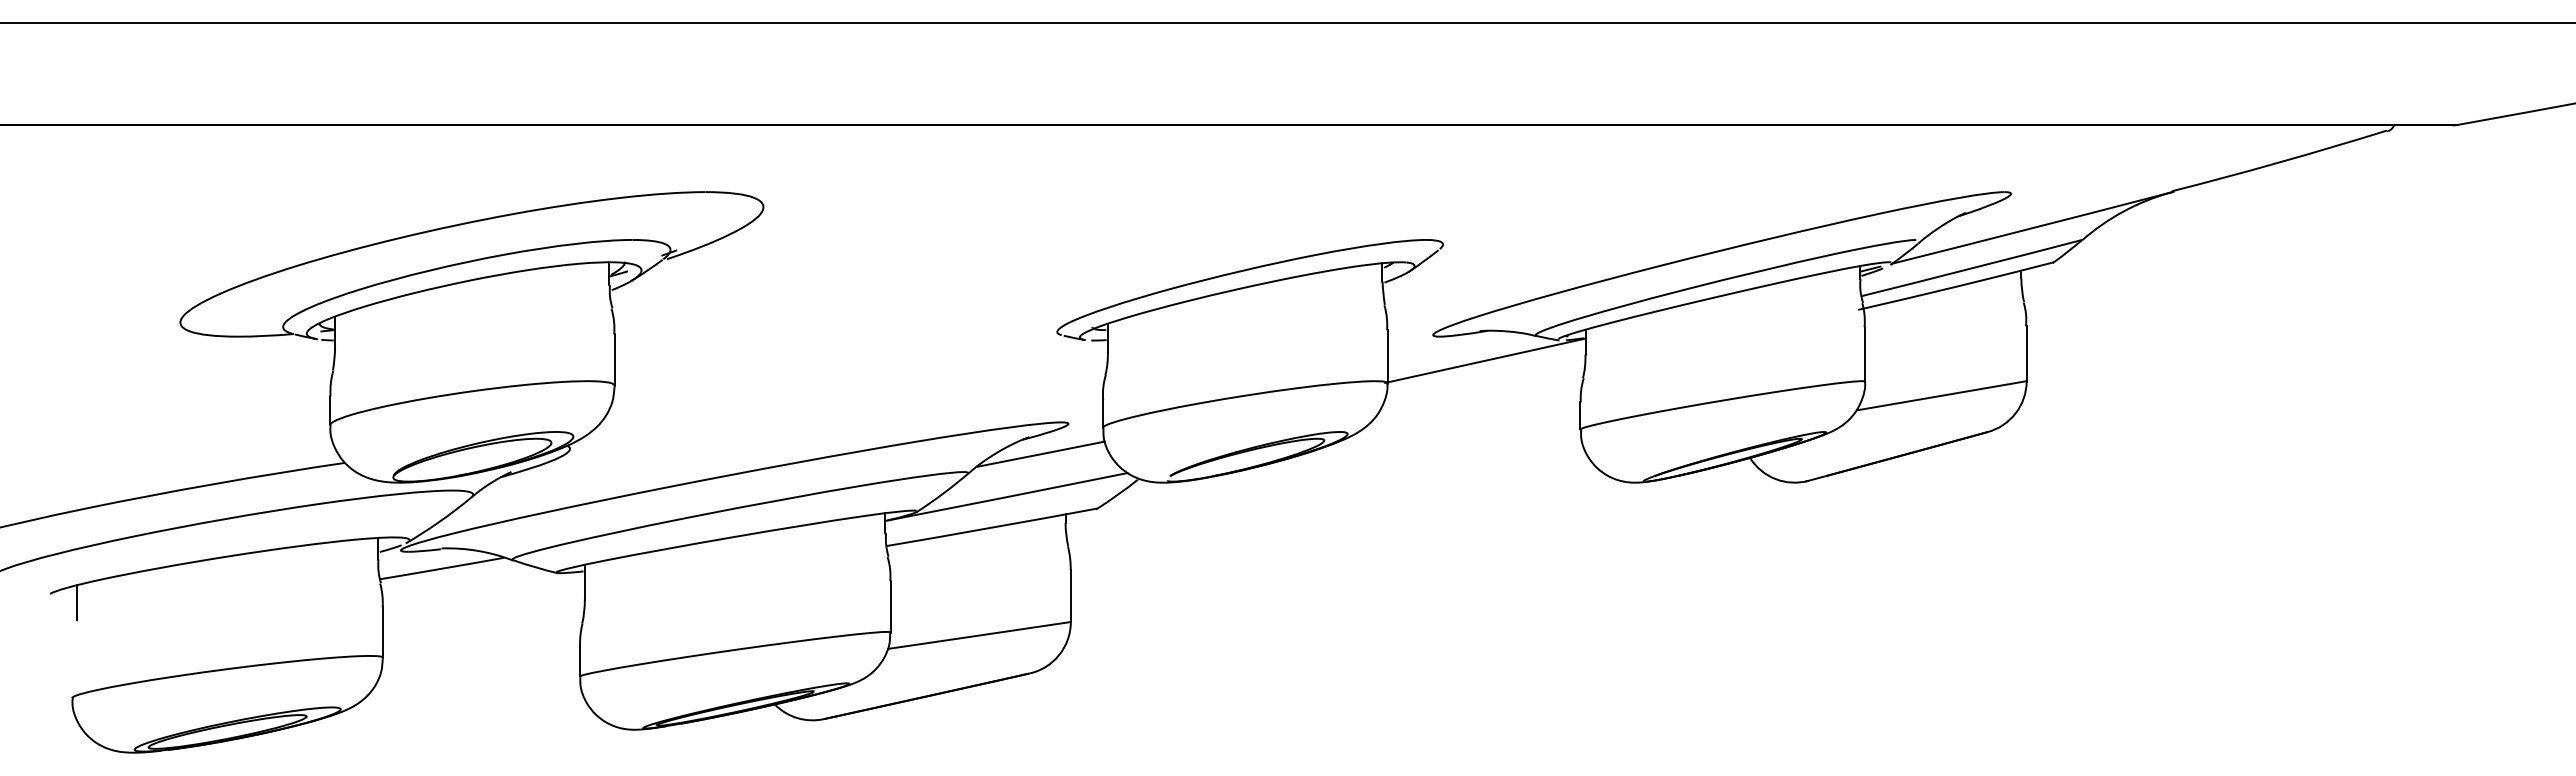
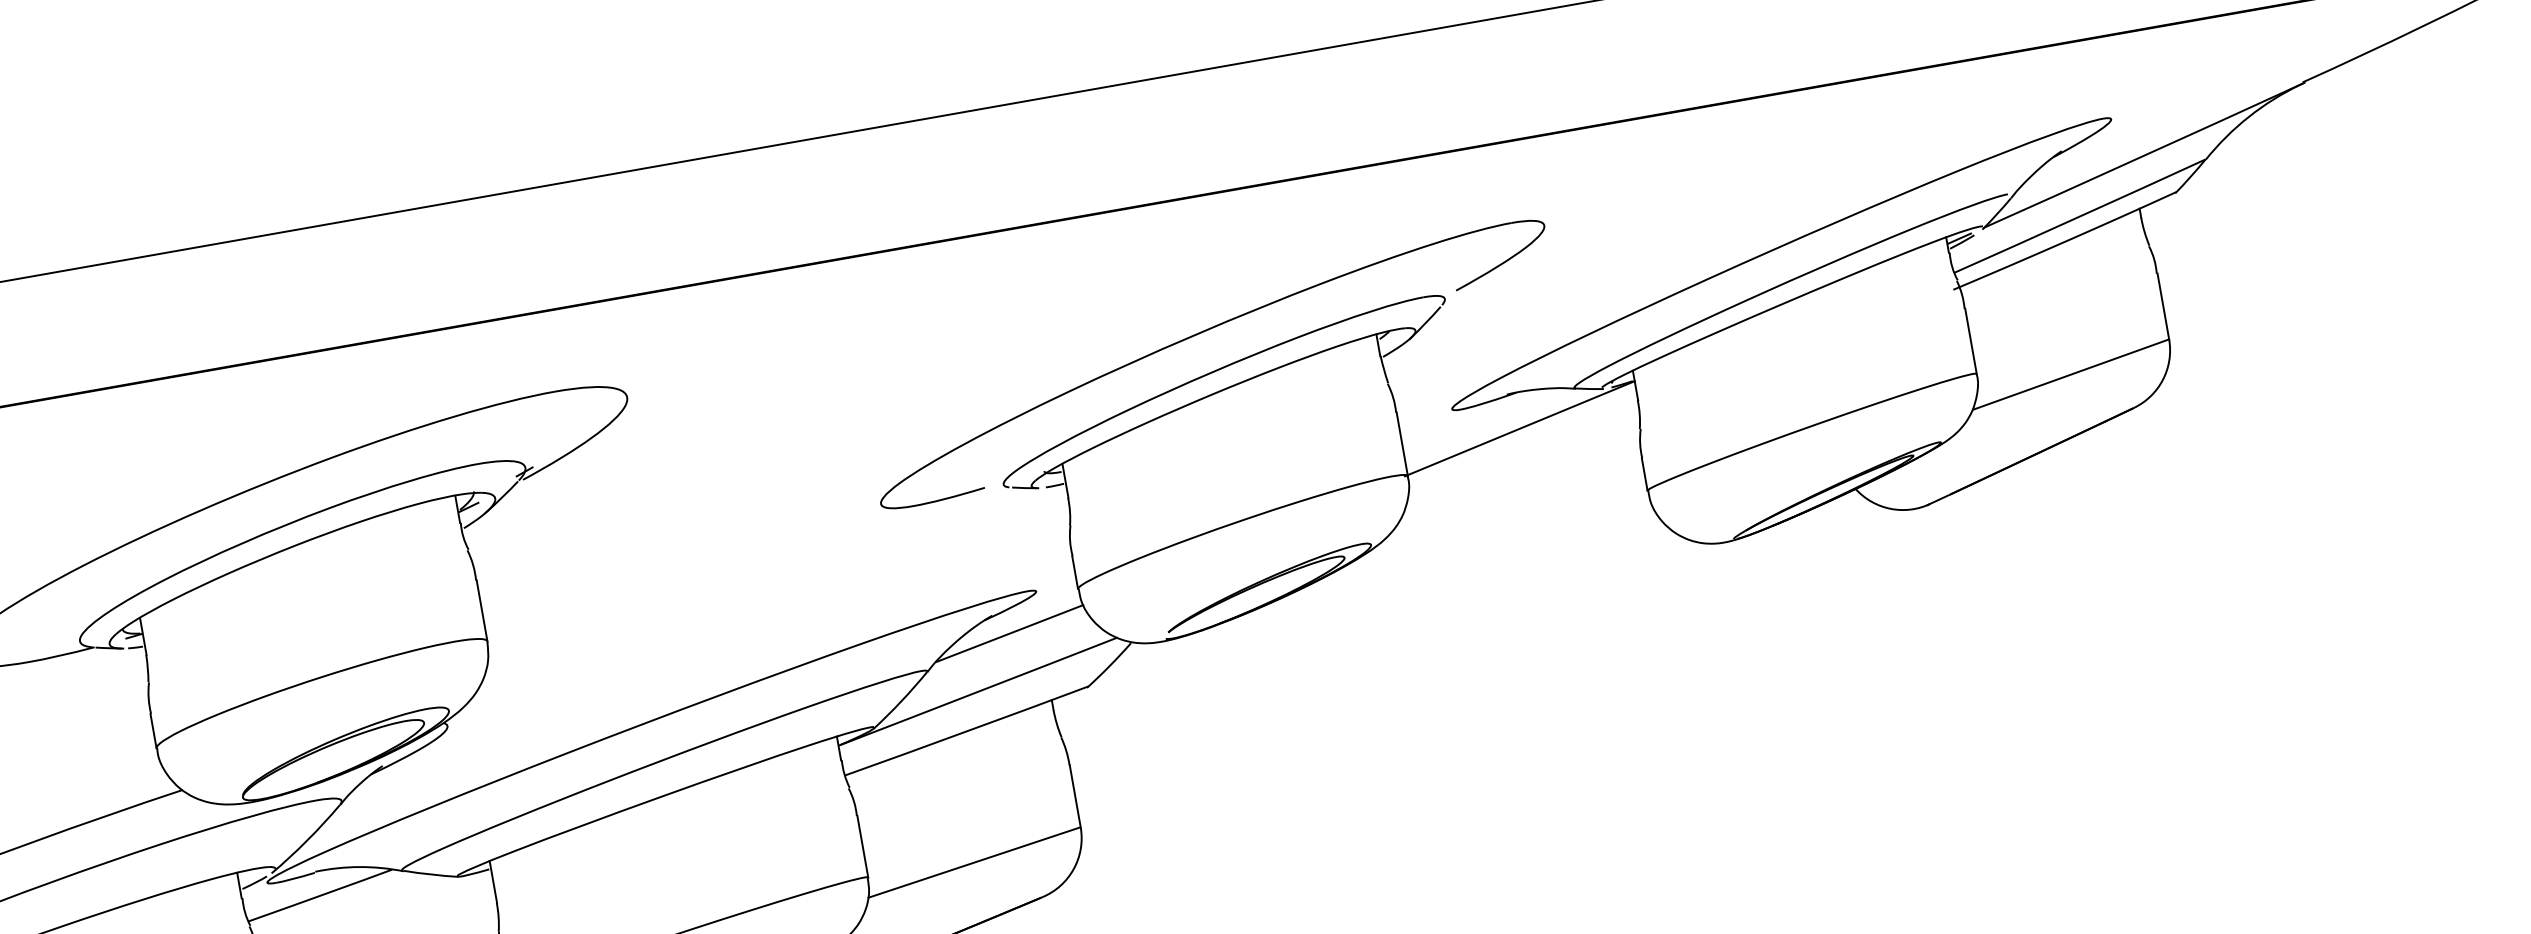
part: (1237, 238) -> (1198, 335), added

